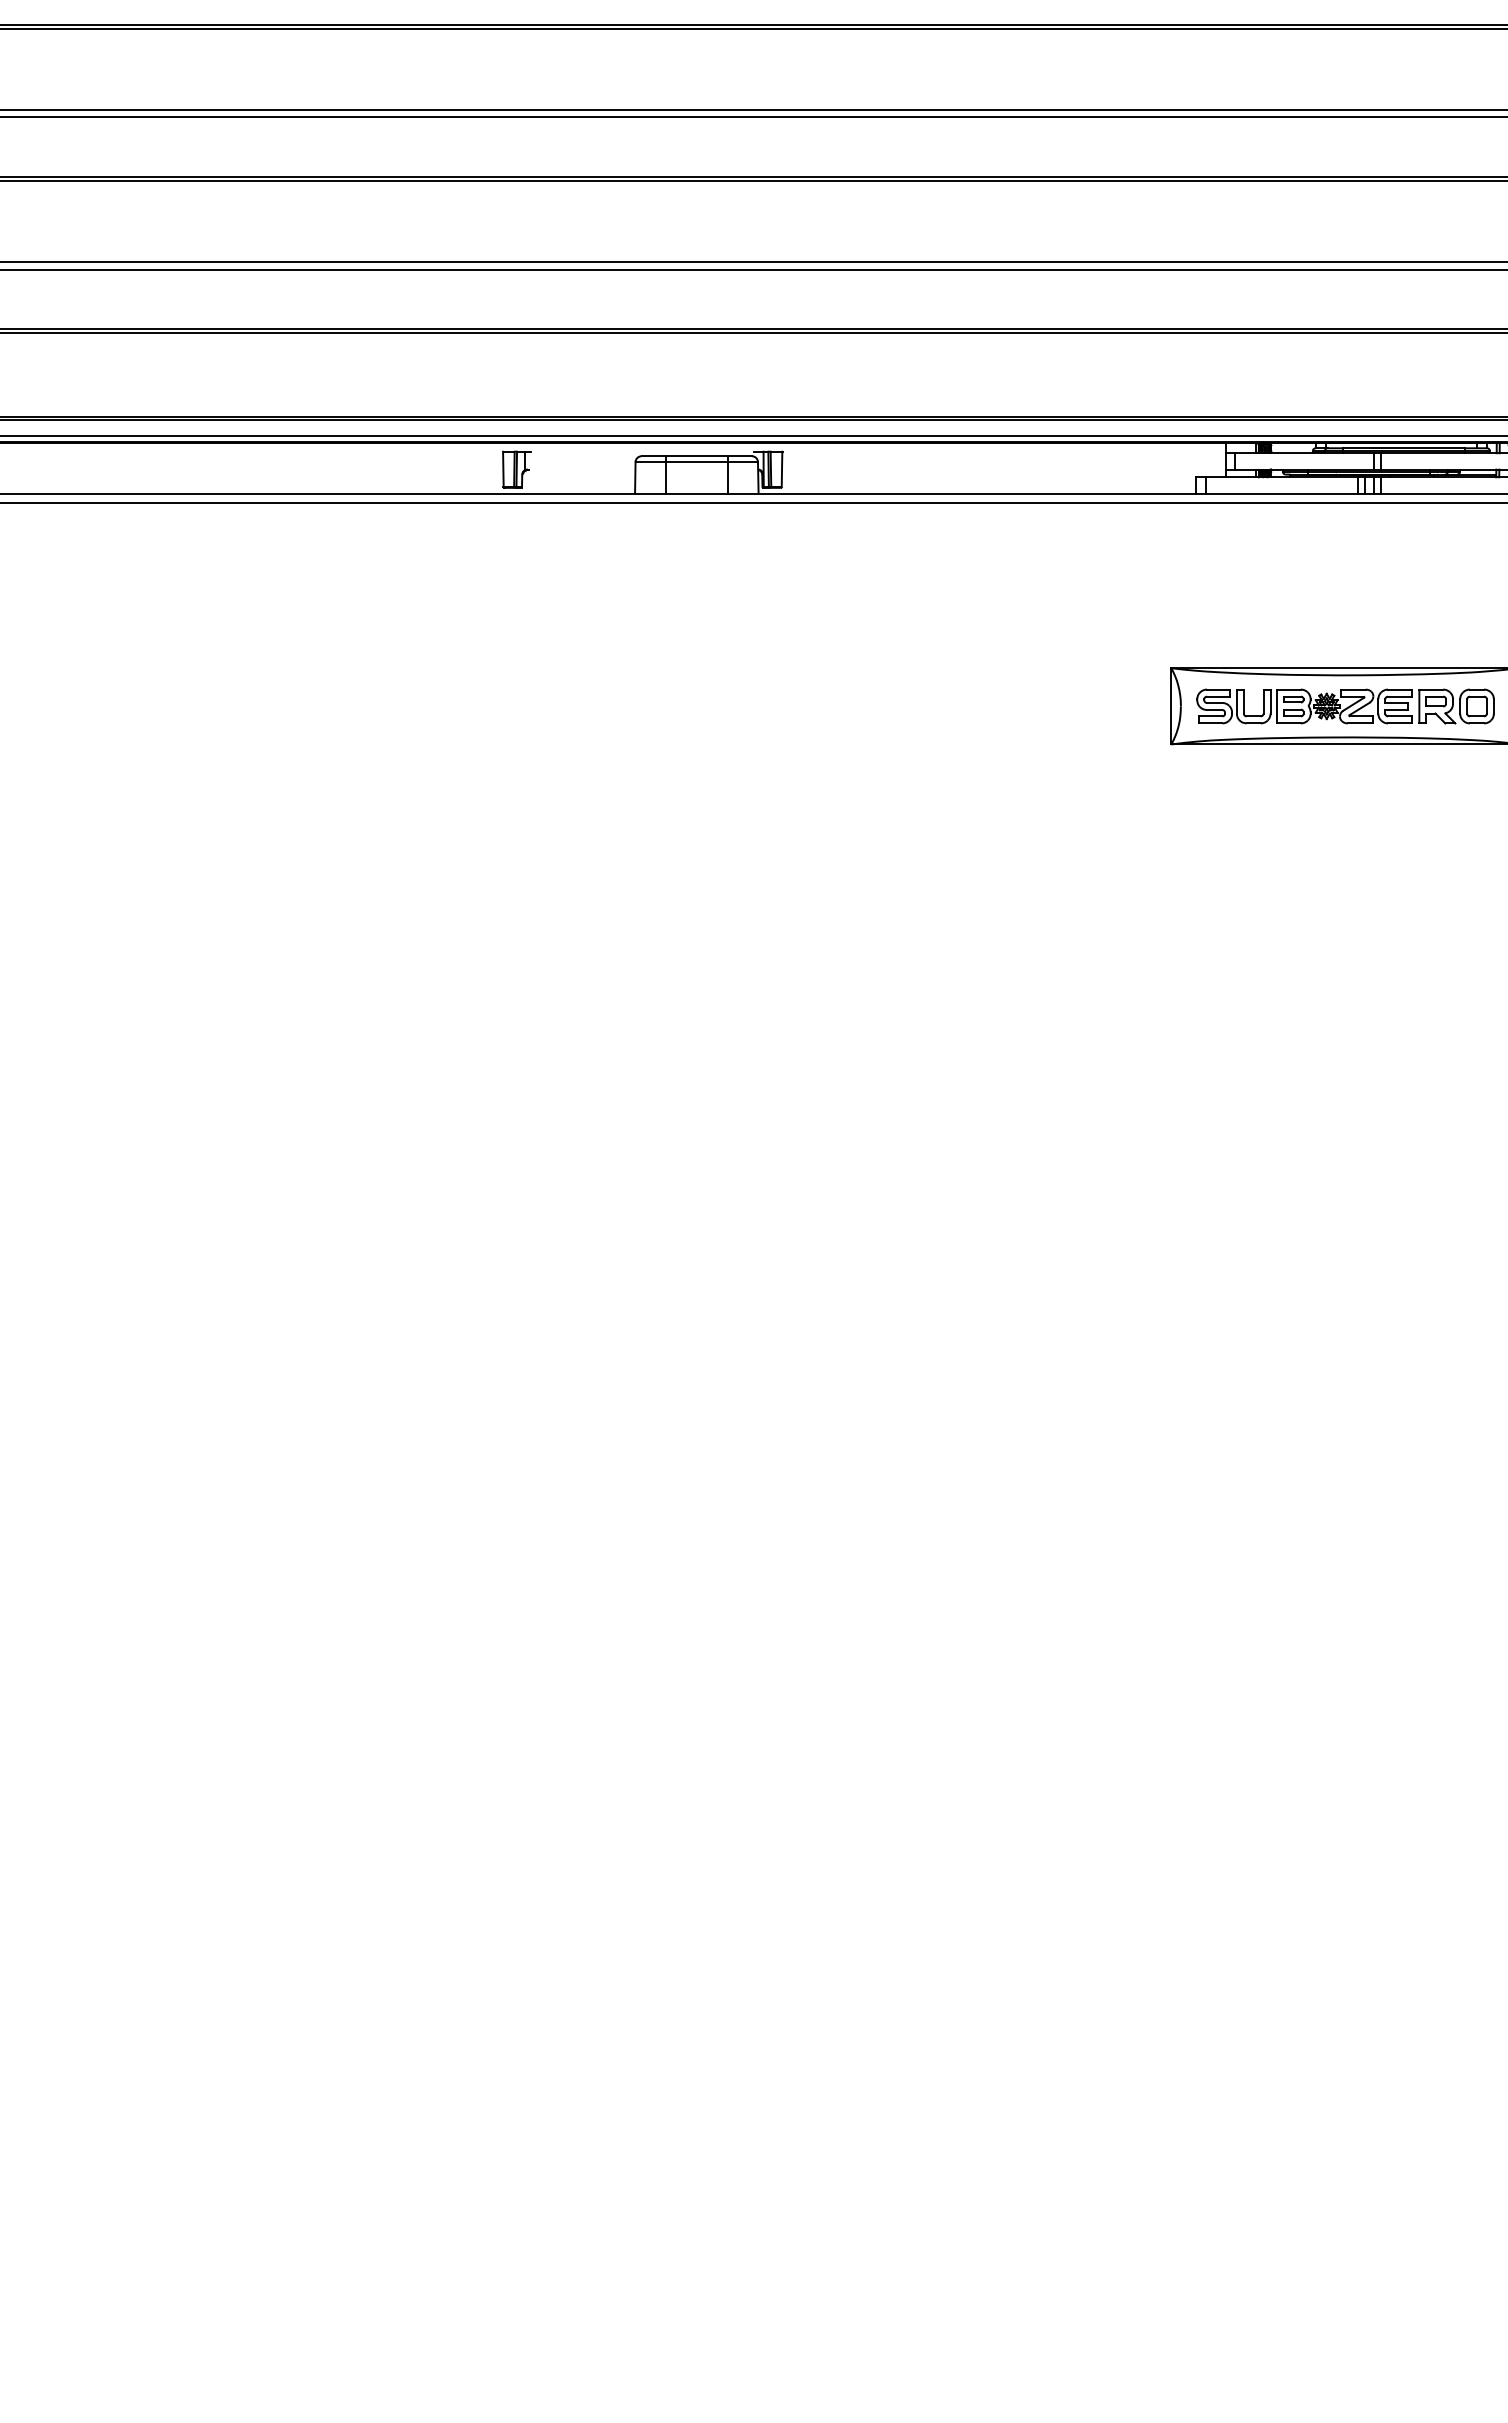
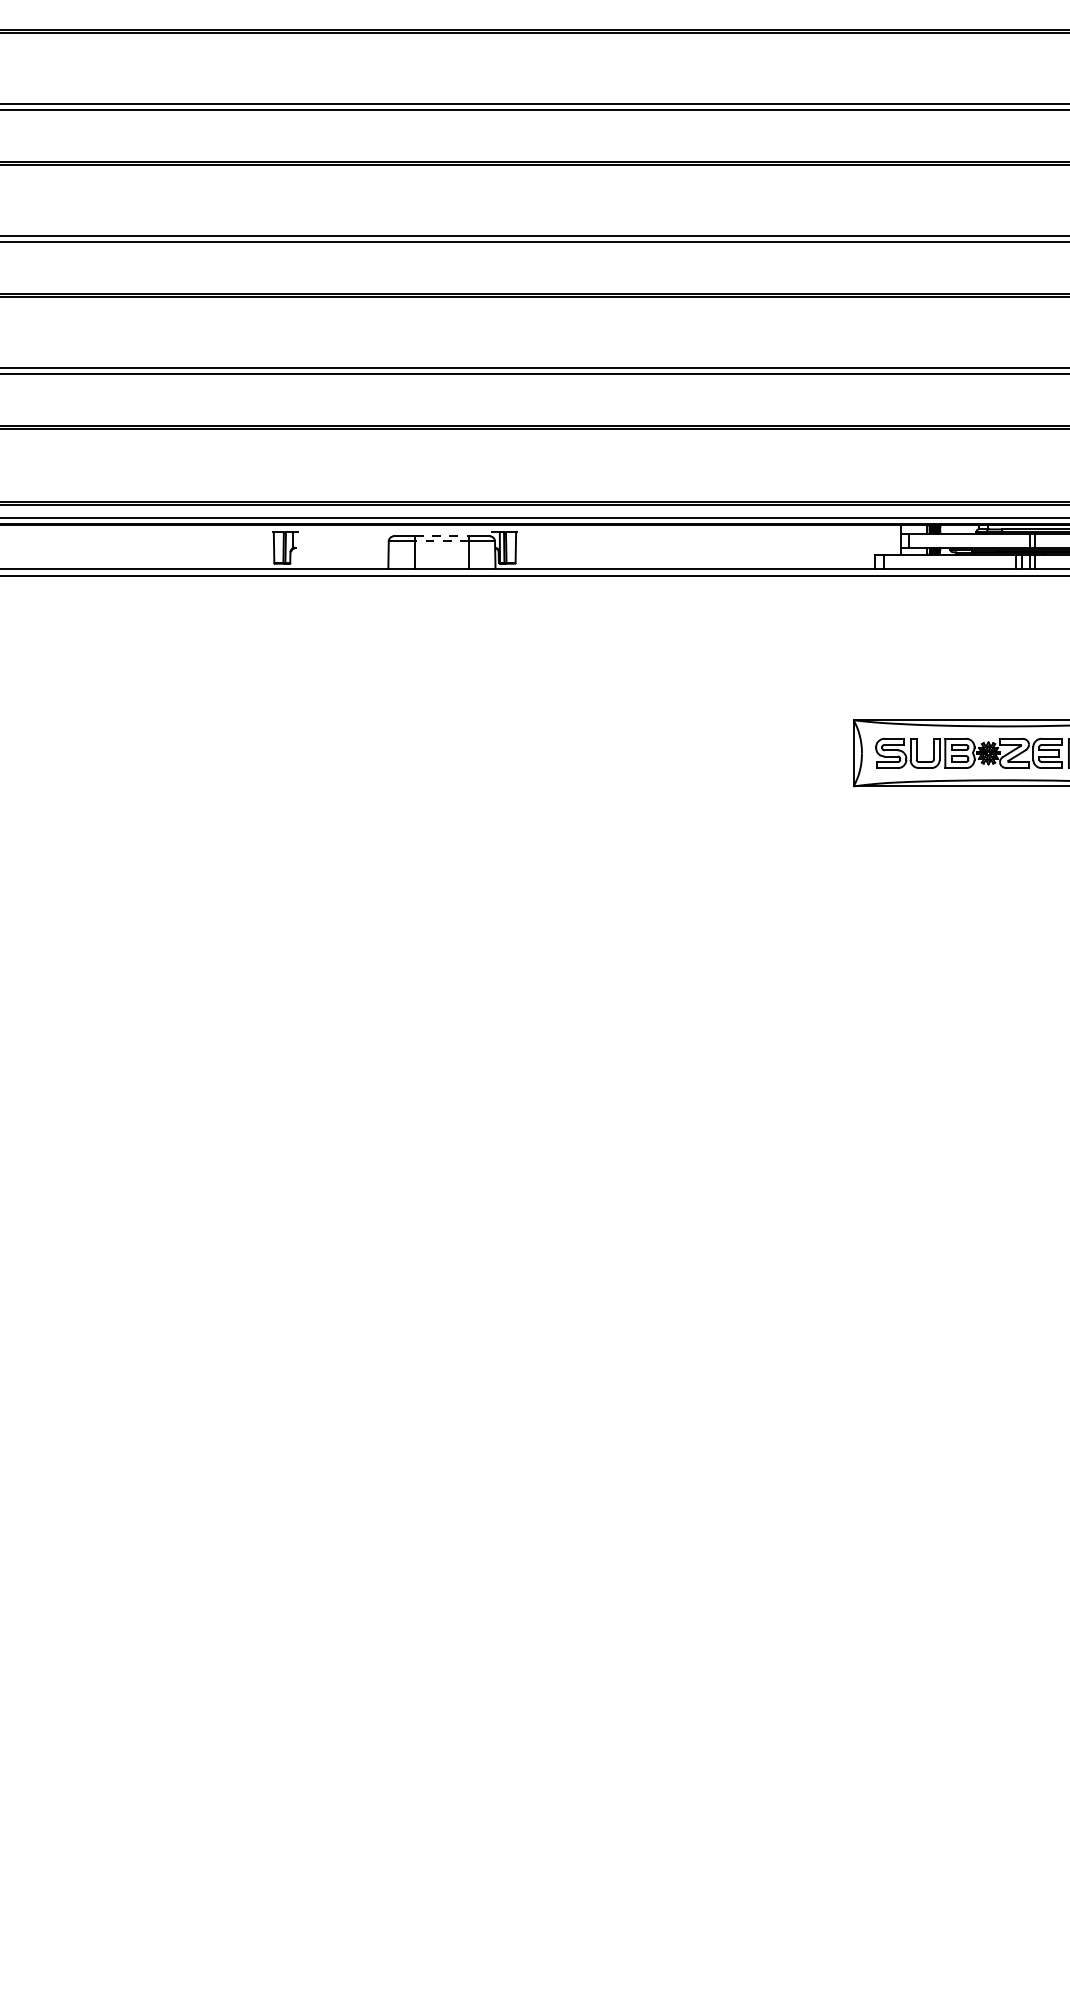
line: (697, 456) -> (442, 536), solid -> dashed
line: (696, 462) -> (441, 541), solid -> dashed

